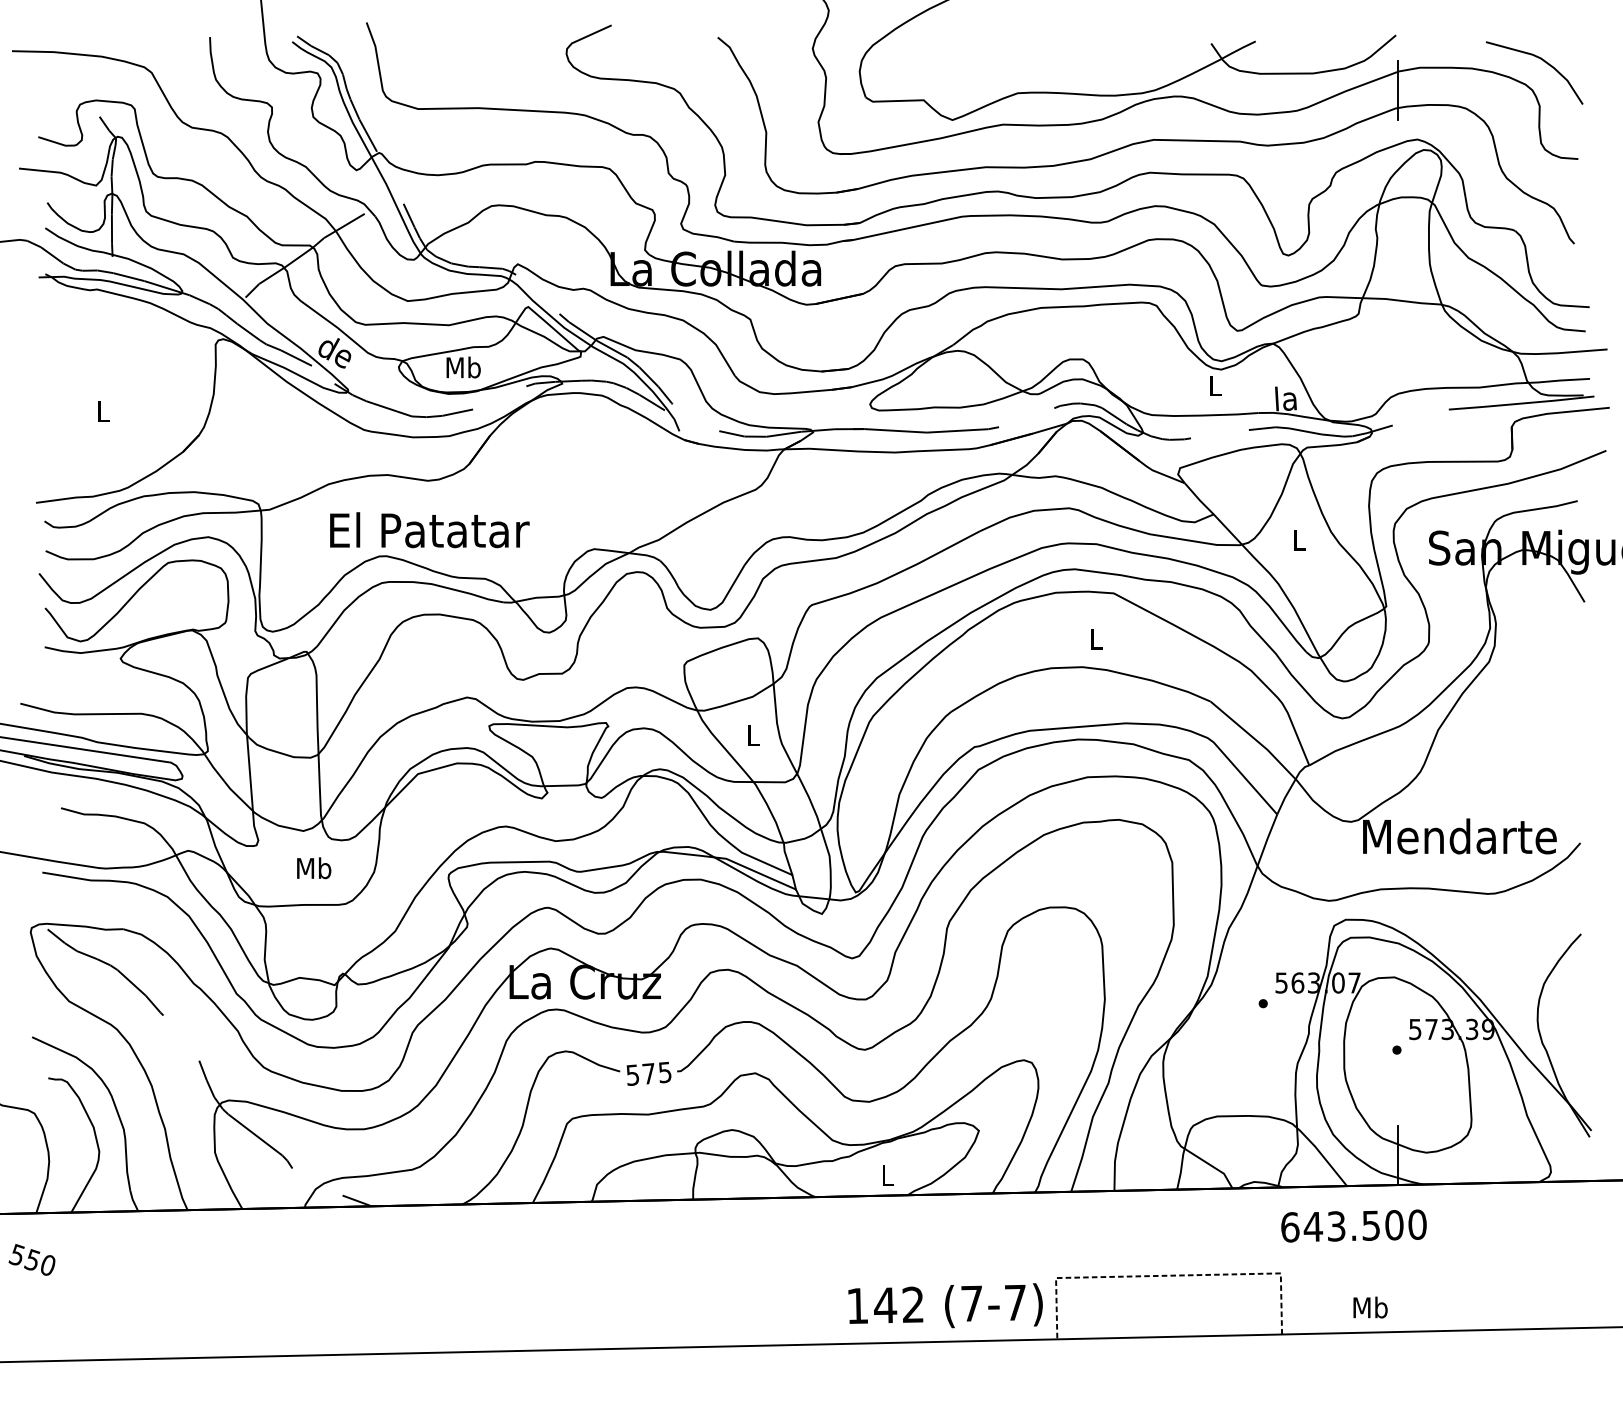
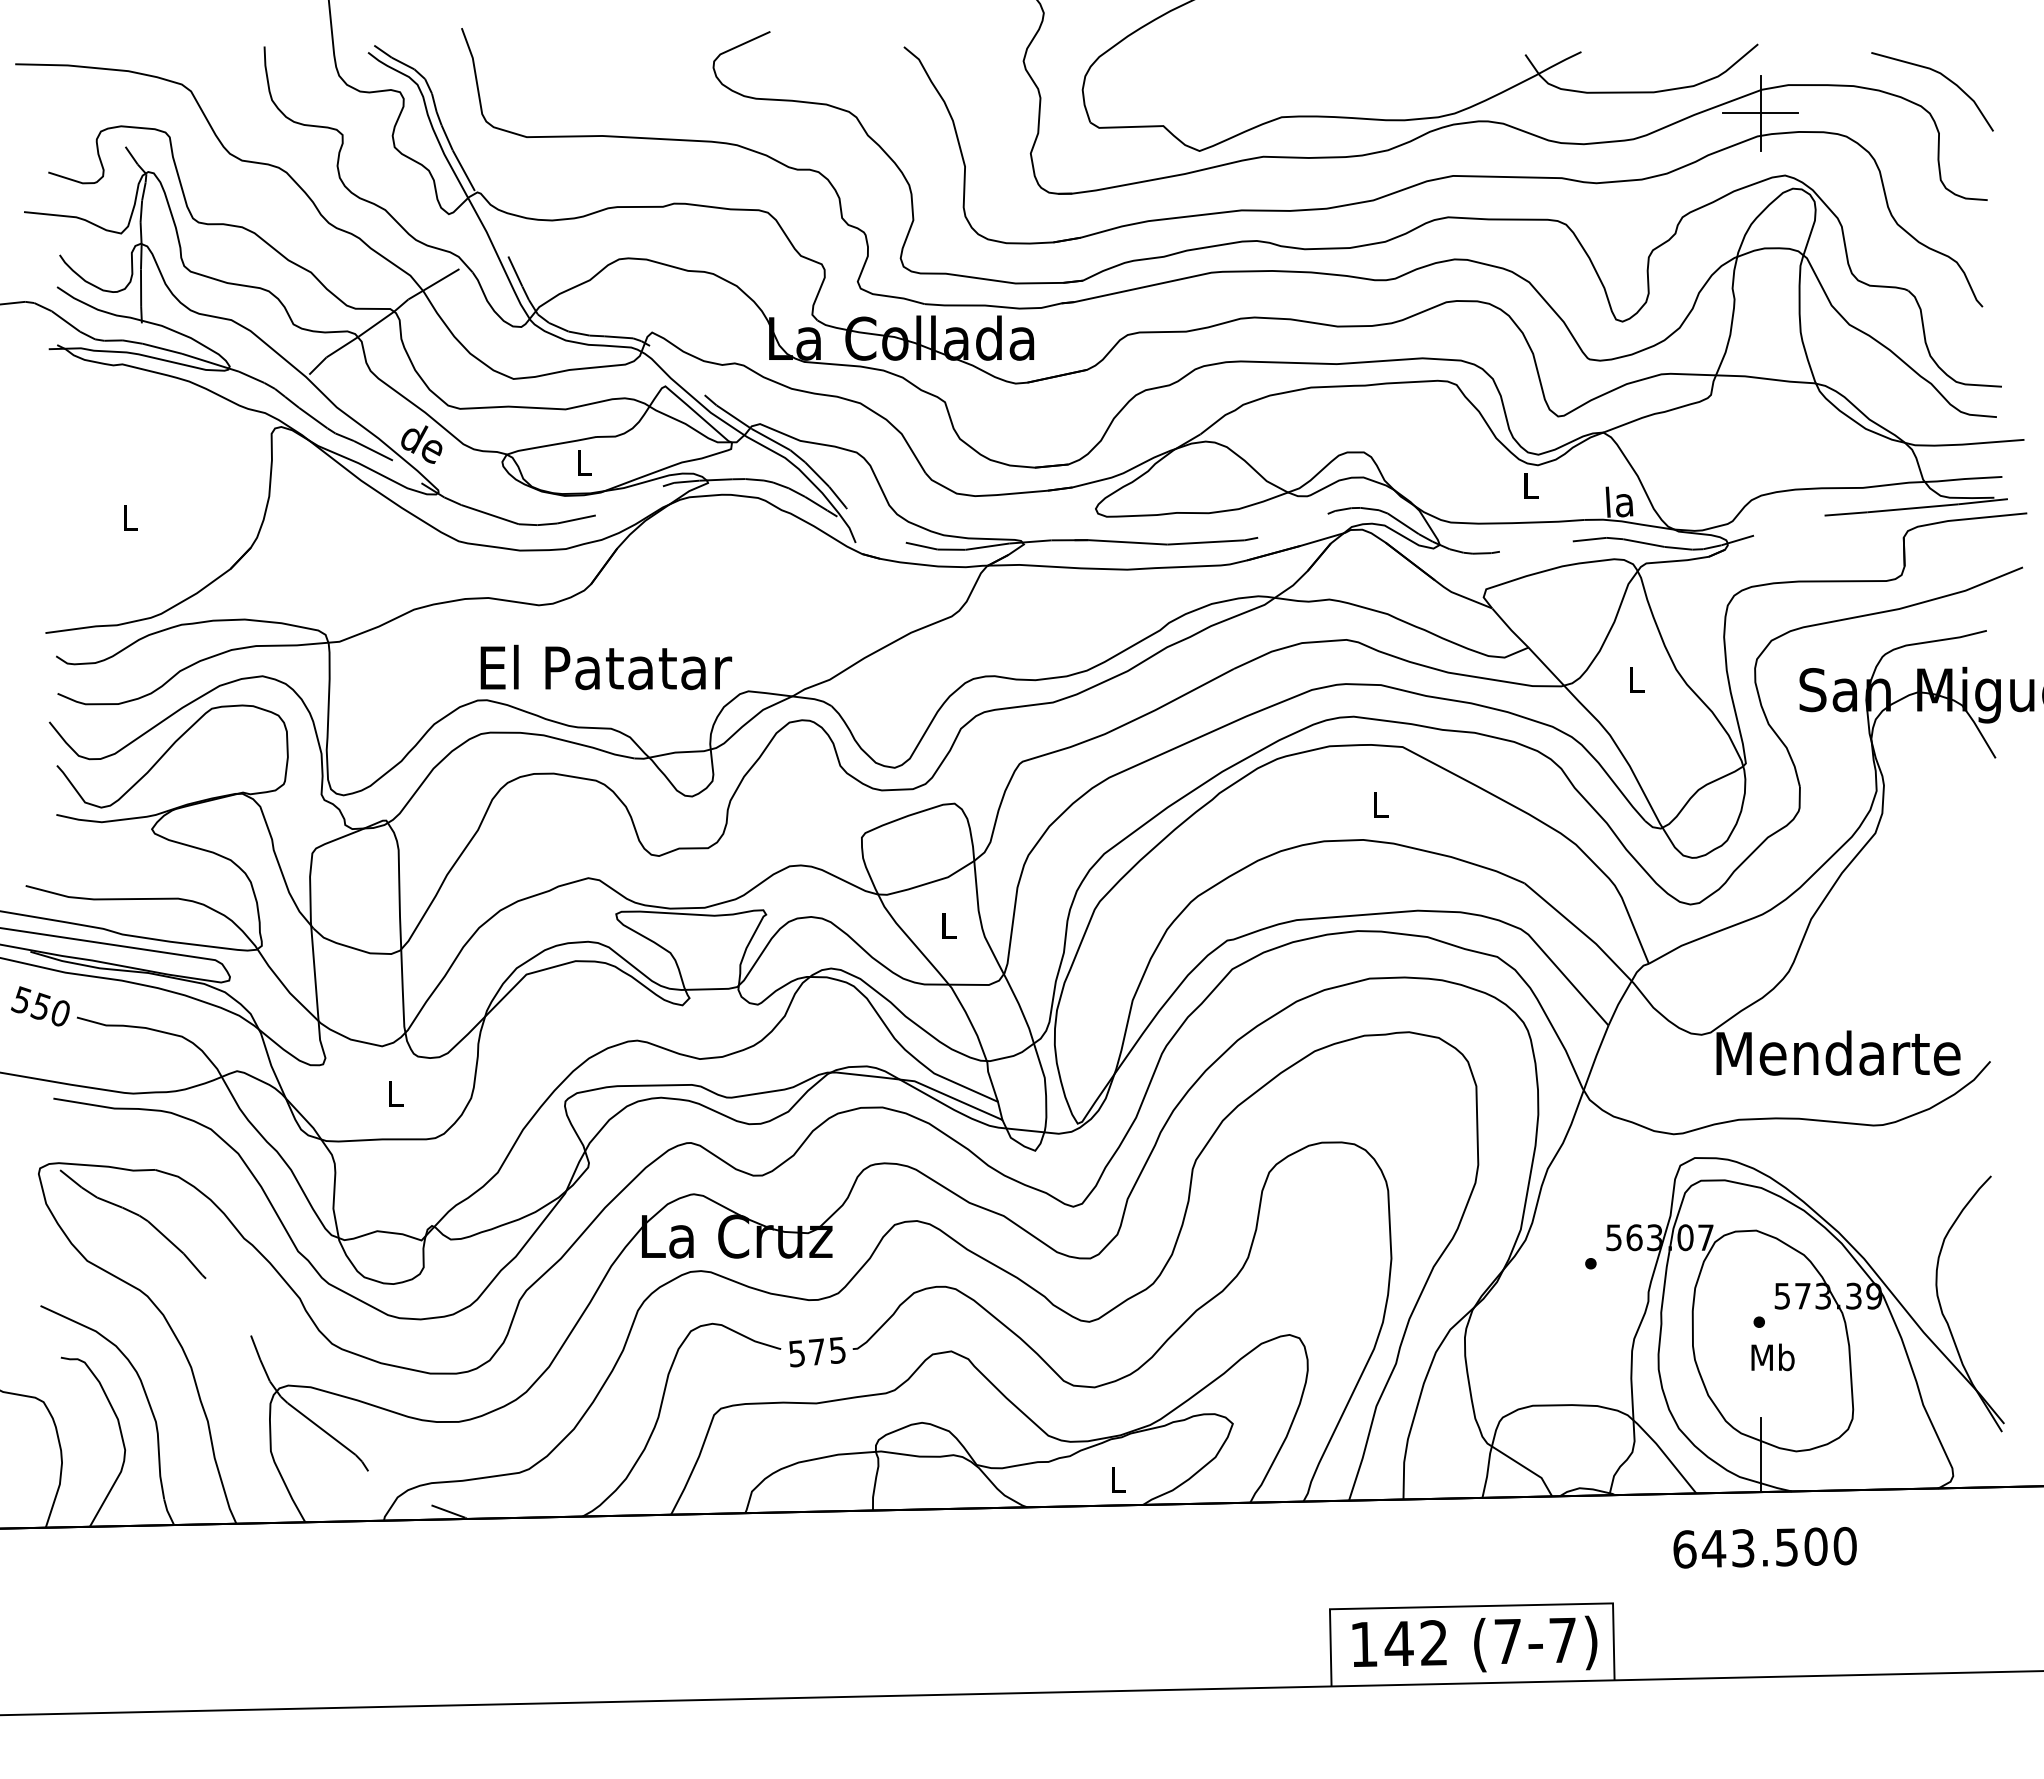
line: (1397, 90) -> (1760, 113), added
text: (463, 367) -> (583, 462), Mb -> L
text: (429, 530) -> (606, 667), moved
text: (313, 867) -> (395, 1092), Mb -> L
text: (1353, 1225) -> (1764, 1547), moved
text: (32, 1259) -> (40, 1006), moved
line: (1167, 1275) -> (1470, 1606), dashed -> solid
text: (945, 1305) -> (1474, 1643), moved
text: (1370, 1307) -> (1772, 1357), moved

